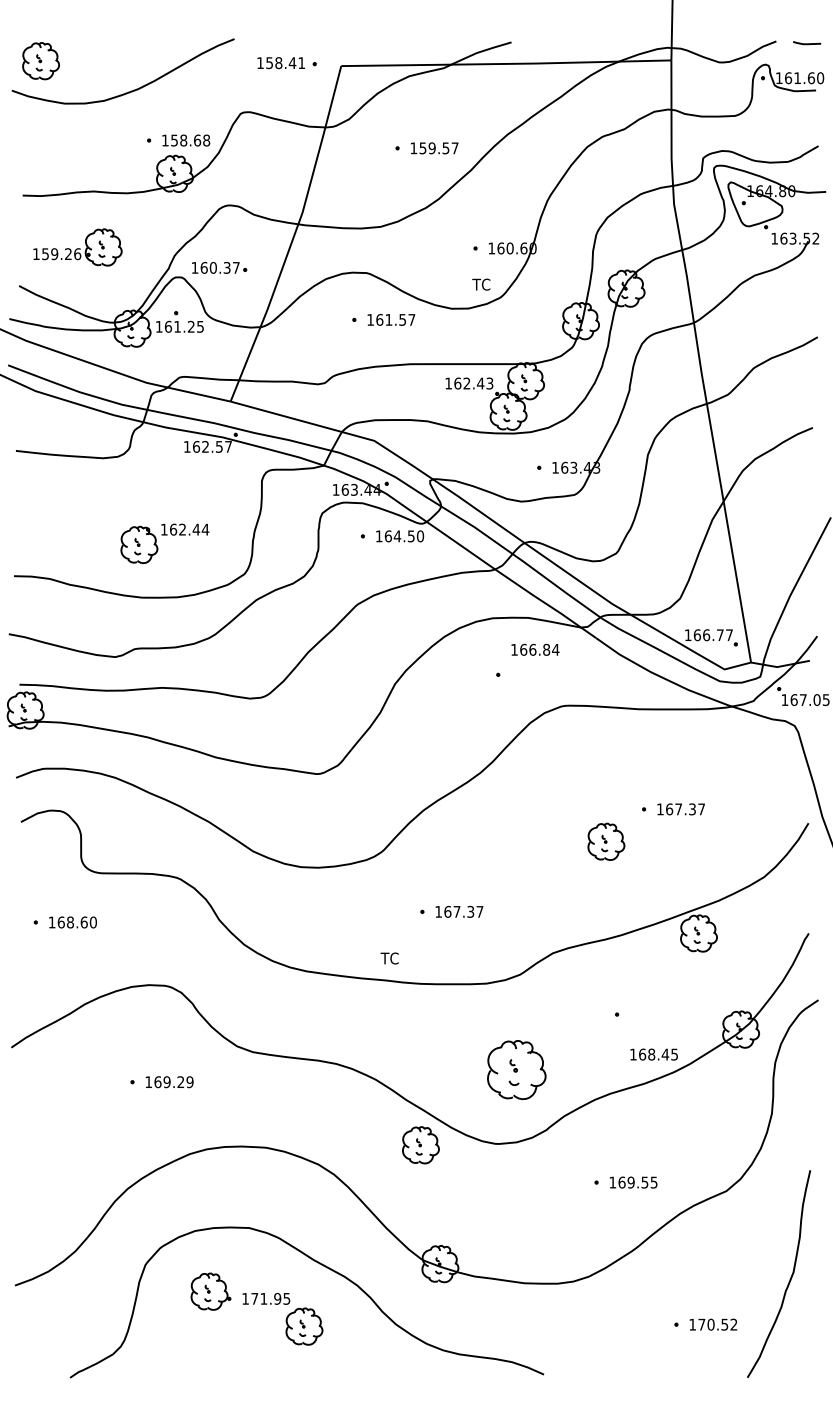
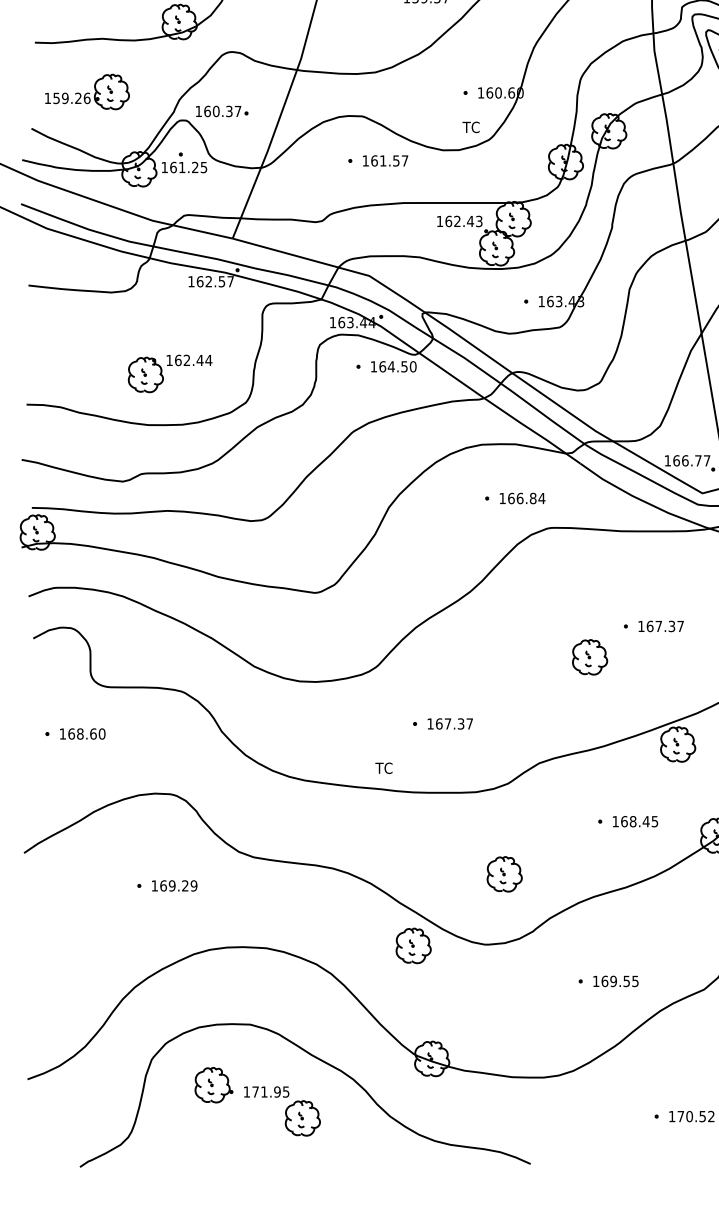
text: (535, 649) -> (522, 498), moved
text: (653, 1054) -> (634, 821), moved
part: (516, 1069) -> (504, 873), size x0.62

